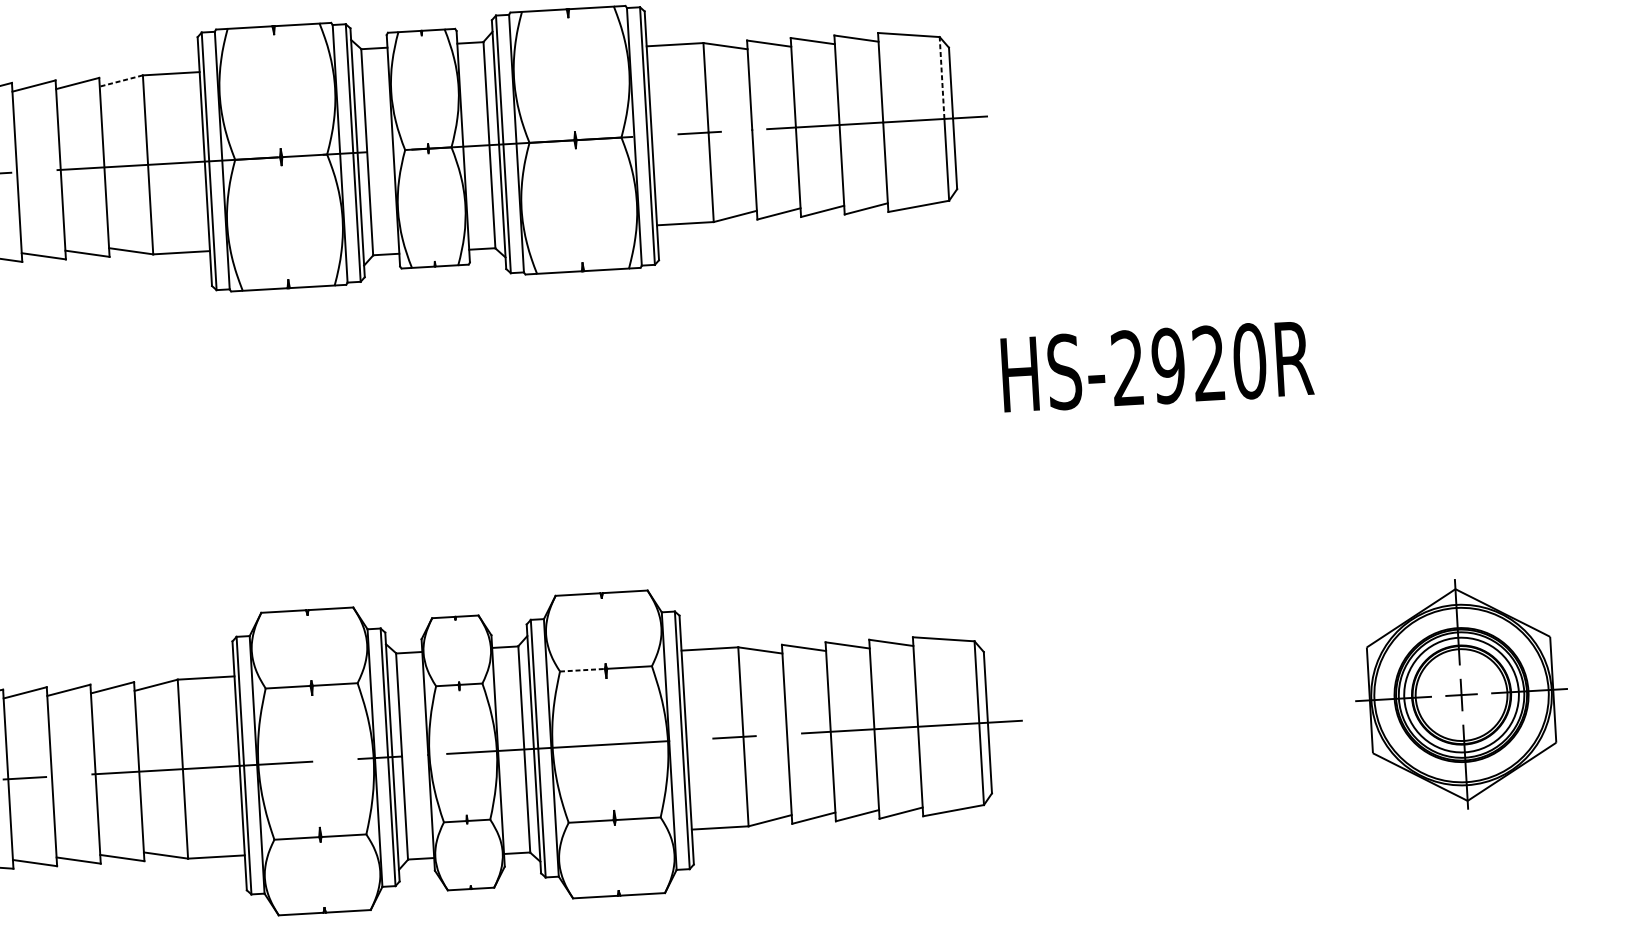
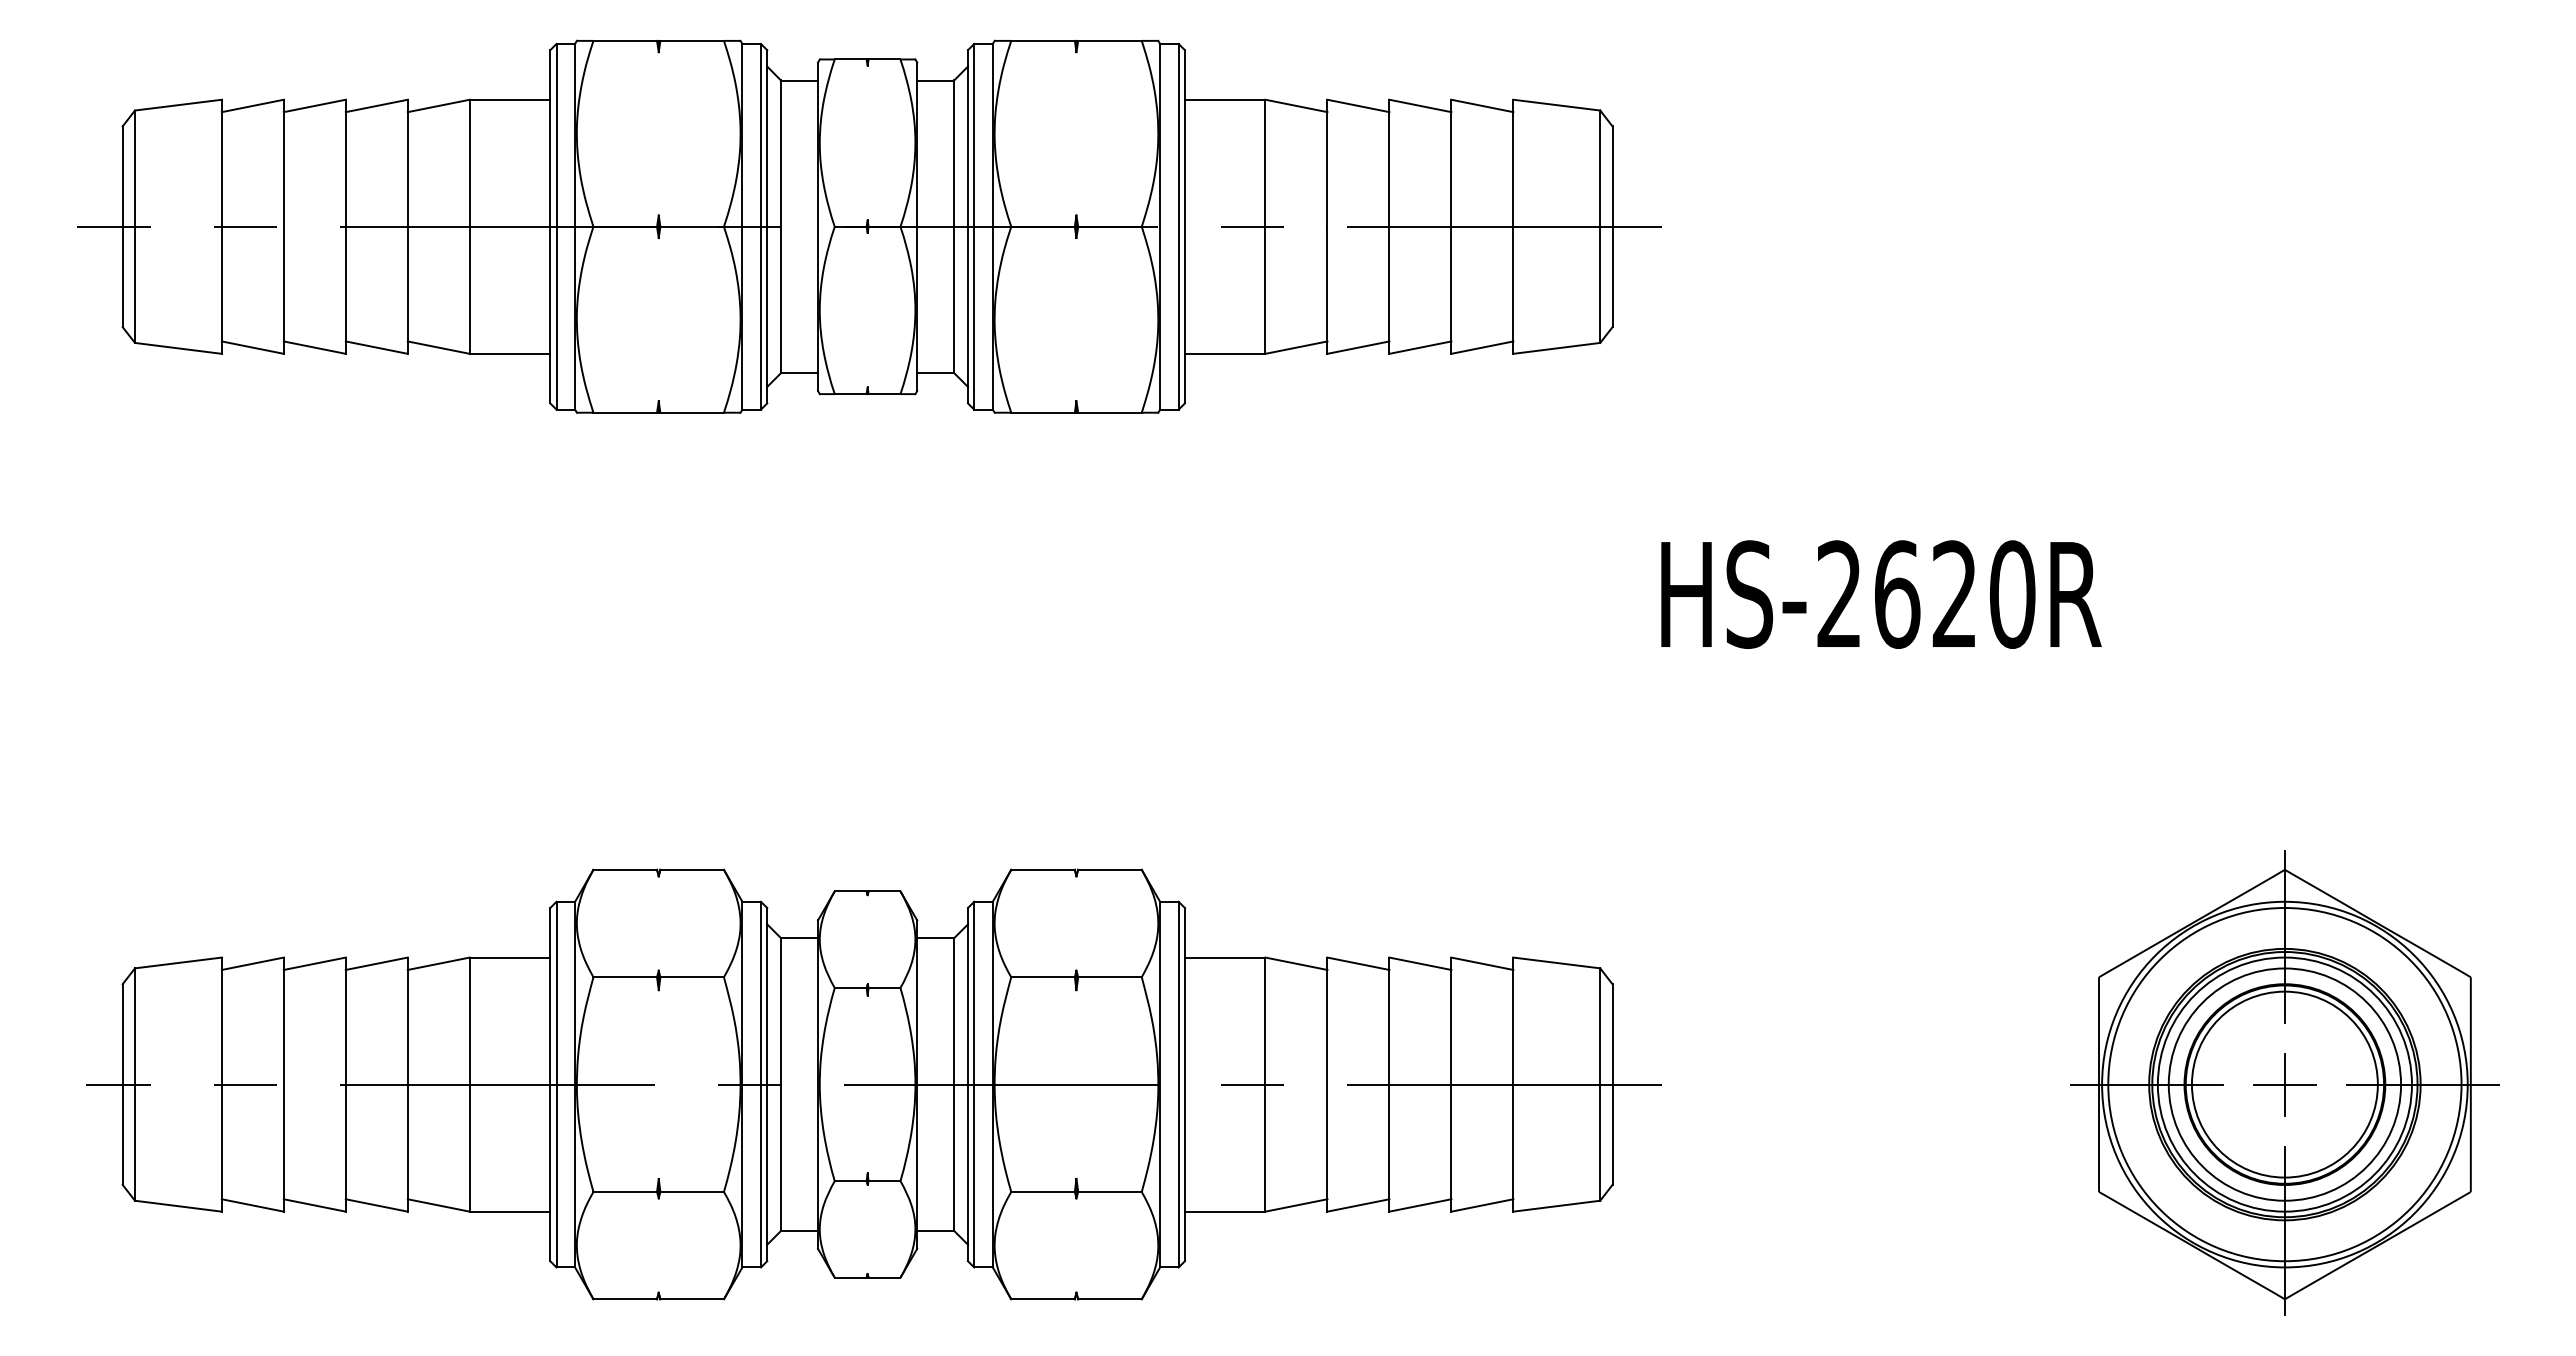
line: (942, 77) -> (1600, 168), dashed -> solid
line: (121, 80) -> (438, 105), dashed -> solid
text: (1168, 365) -> (1897, 594), HS-2920R -> HS-2620R
line: (582, 670) -> (1043, 977), dashed -> solid
part: (1461, 693) -> (2284, 1082), size x1.43

